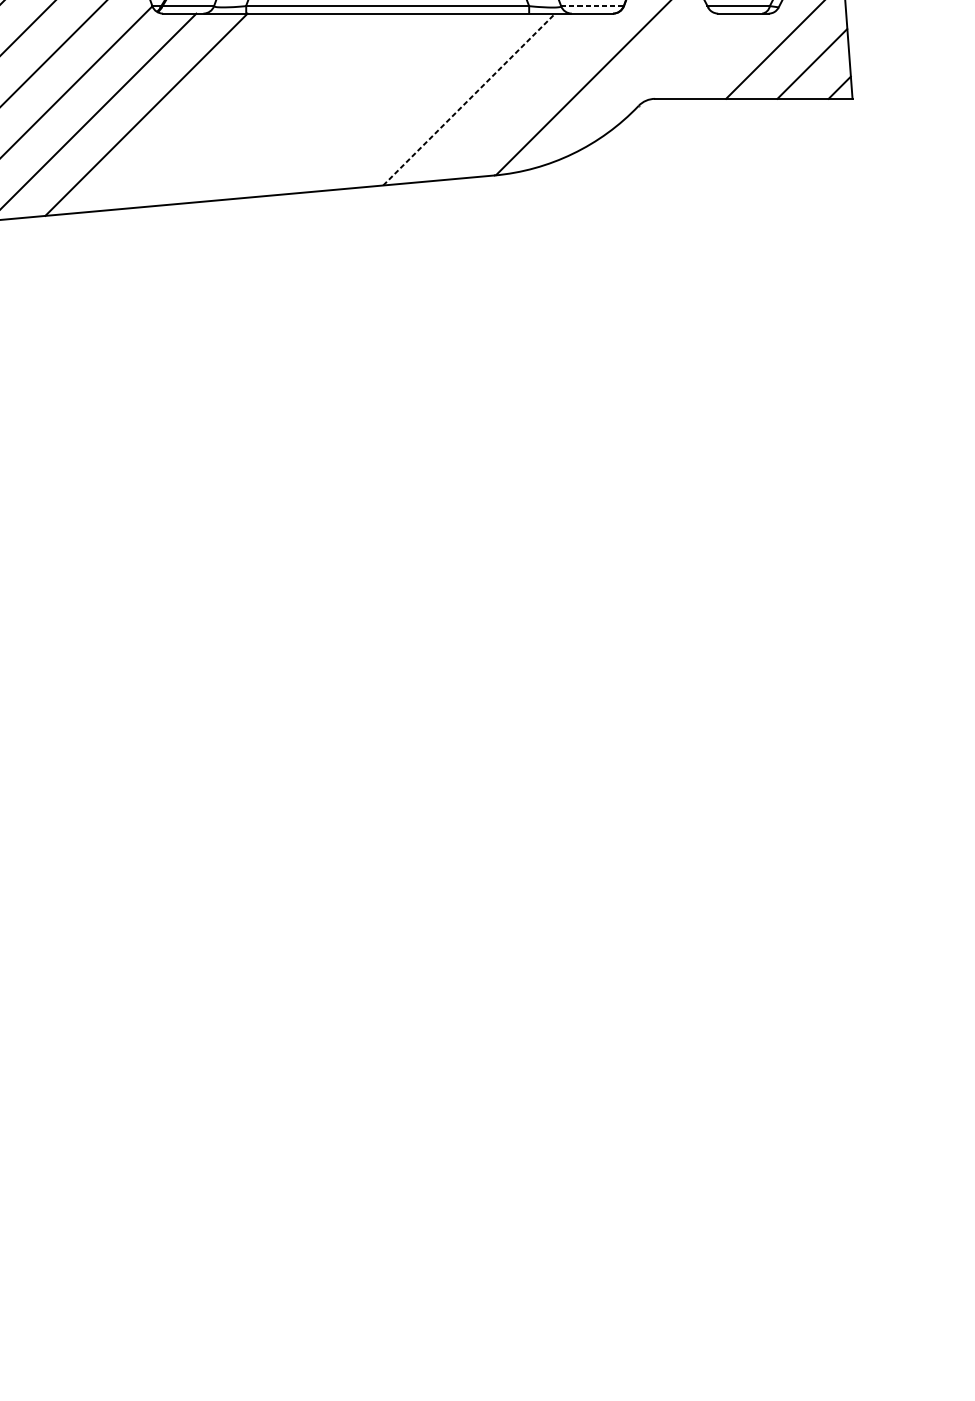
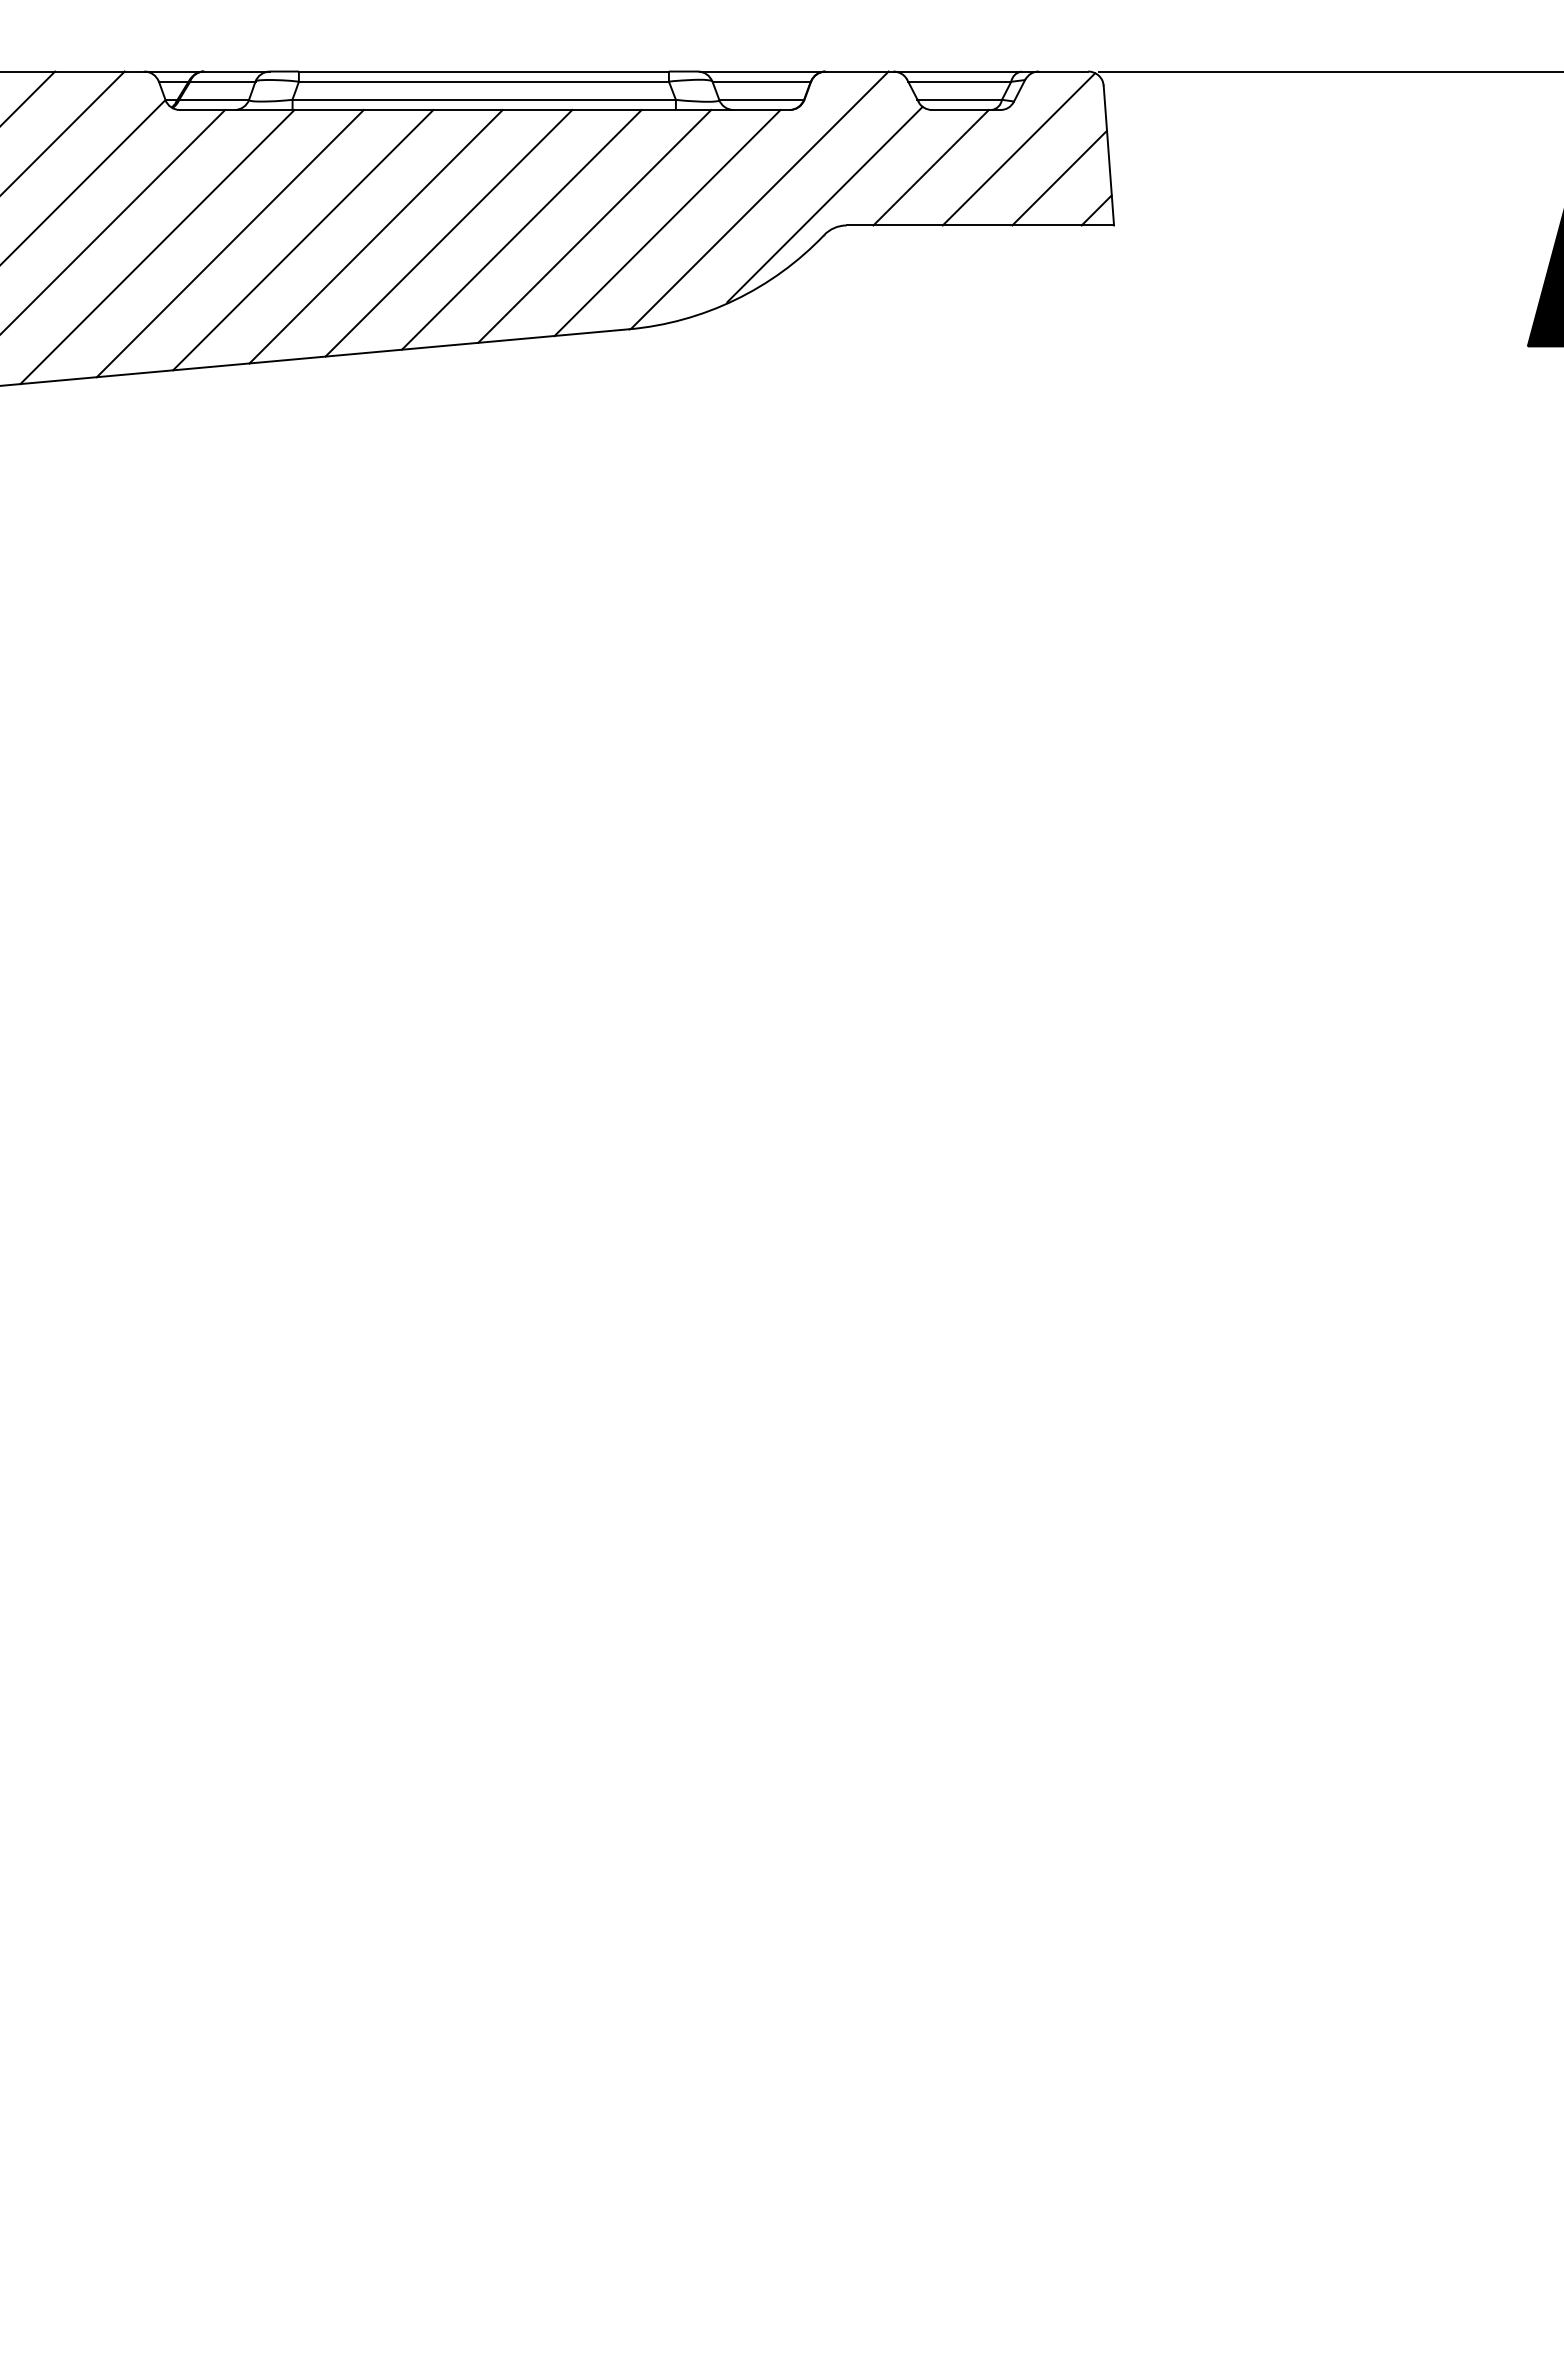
line: (593, 5) -> (762, 99), dashed -> solid
line: (717, 56) -> (930, 167), added
line: (638, 83) -> (824, 204), added
line: (522, 97) -> (667, 223), added
line: (469, 99) -> (594, 226), dashed -> solid
line: (415, 101) -> (521, 229), added
line: (361, 104) -> (448, 233), added
line: (307, 106) -> (375, 236), added
line: (254, 109) -> (303, 240), added
line: (199, 112) -> (229, 243), added

